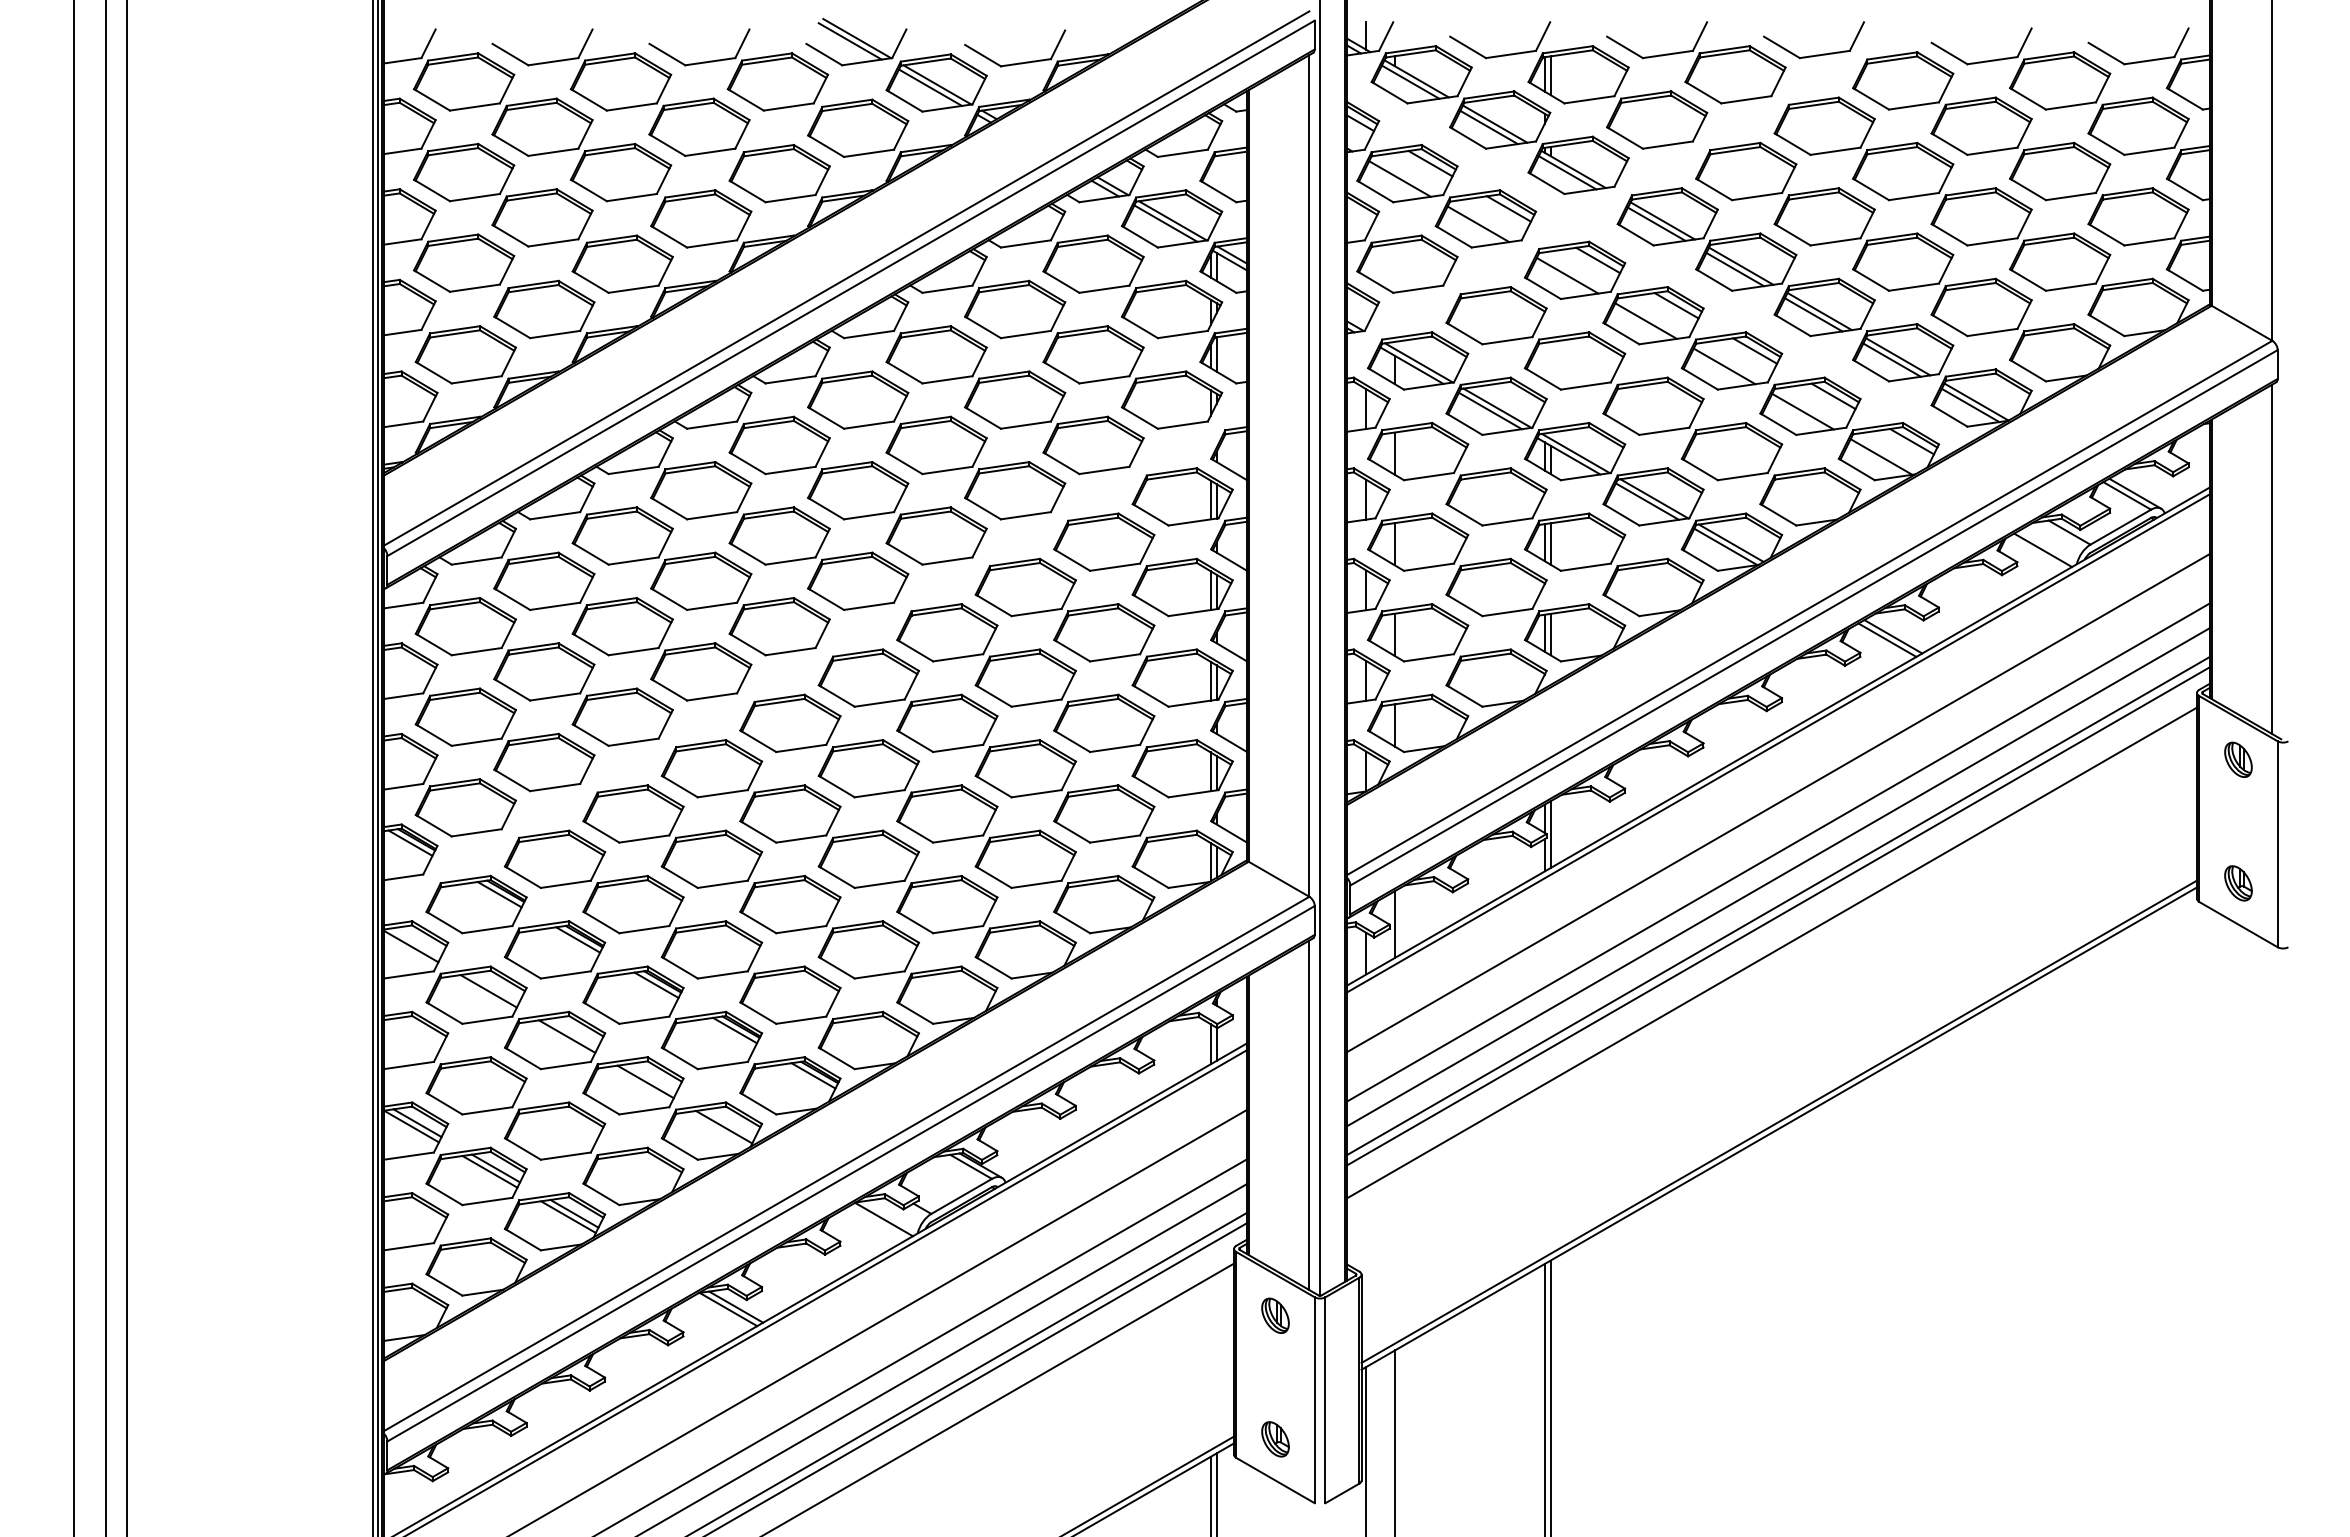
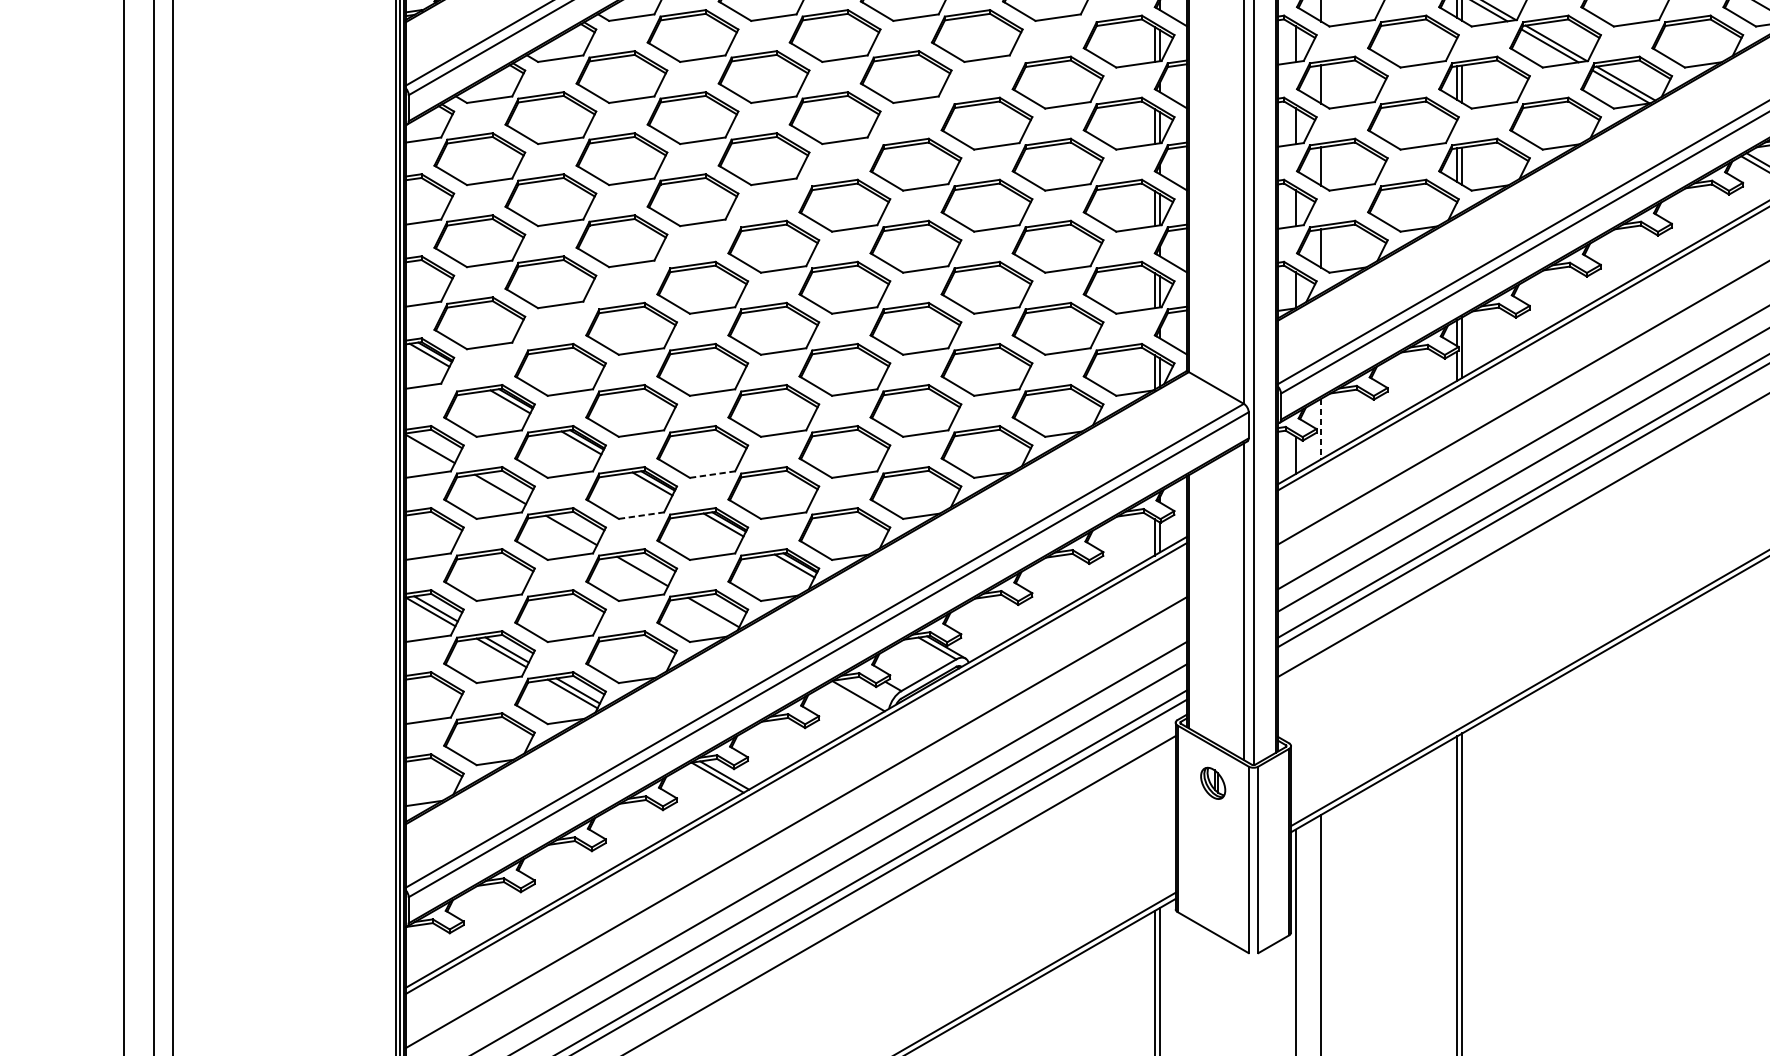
line: (1395, 925) -> (1321, 429), solid -> dashed
line: (723, 974) -> (713, 474), solid -> dashed
line: (644, 1020) -> (641, 515), solid -> dashed
part: (1275, 1439) -> (1213, 895), removed

